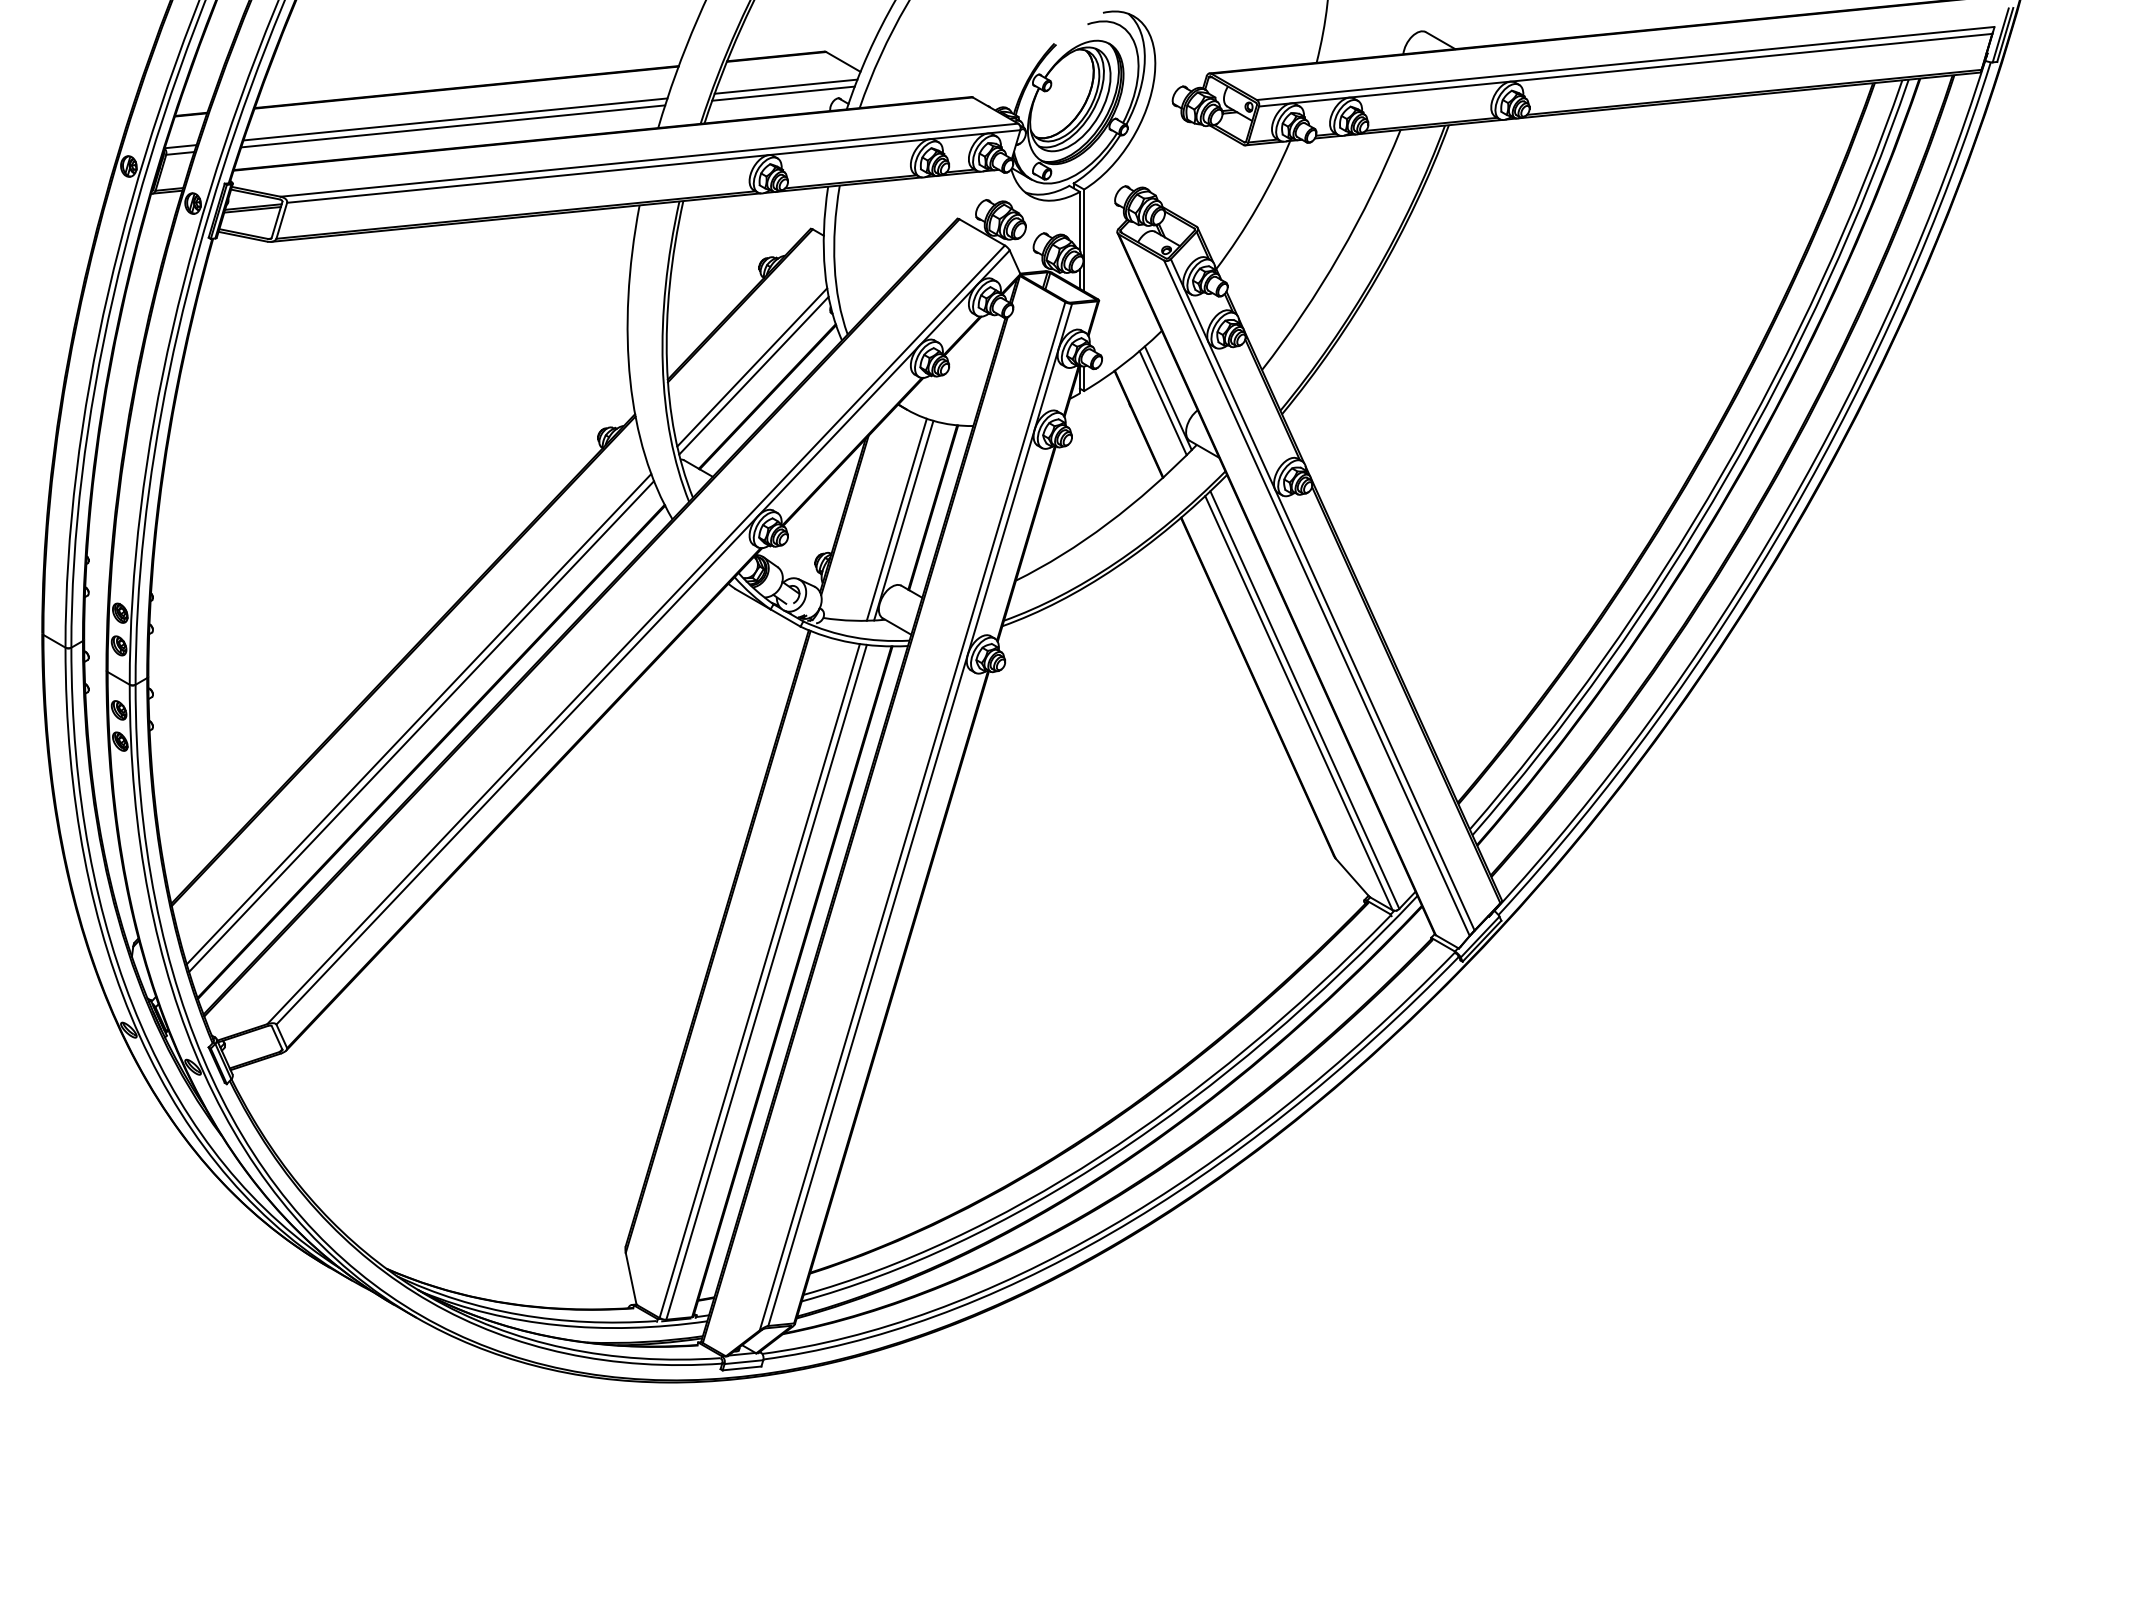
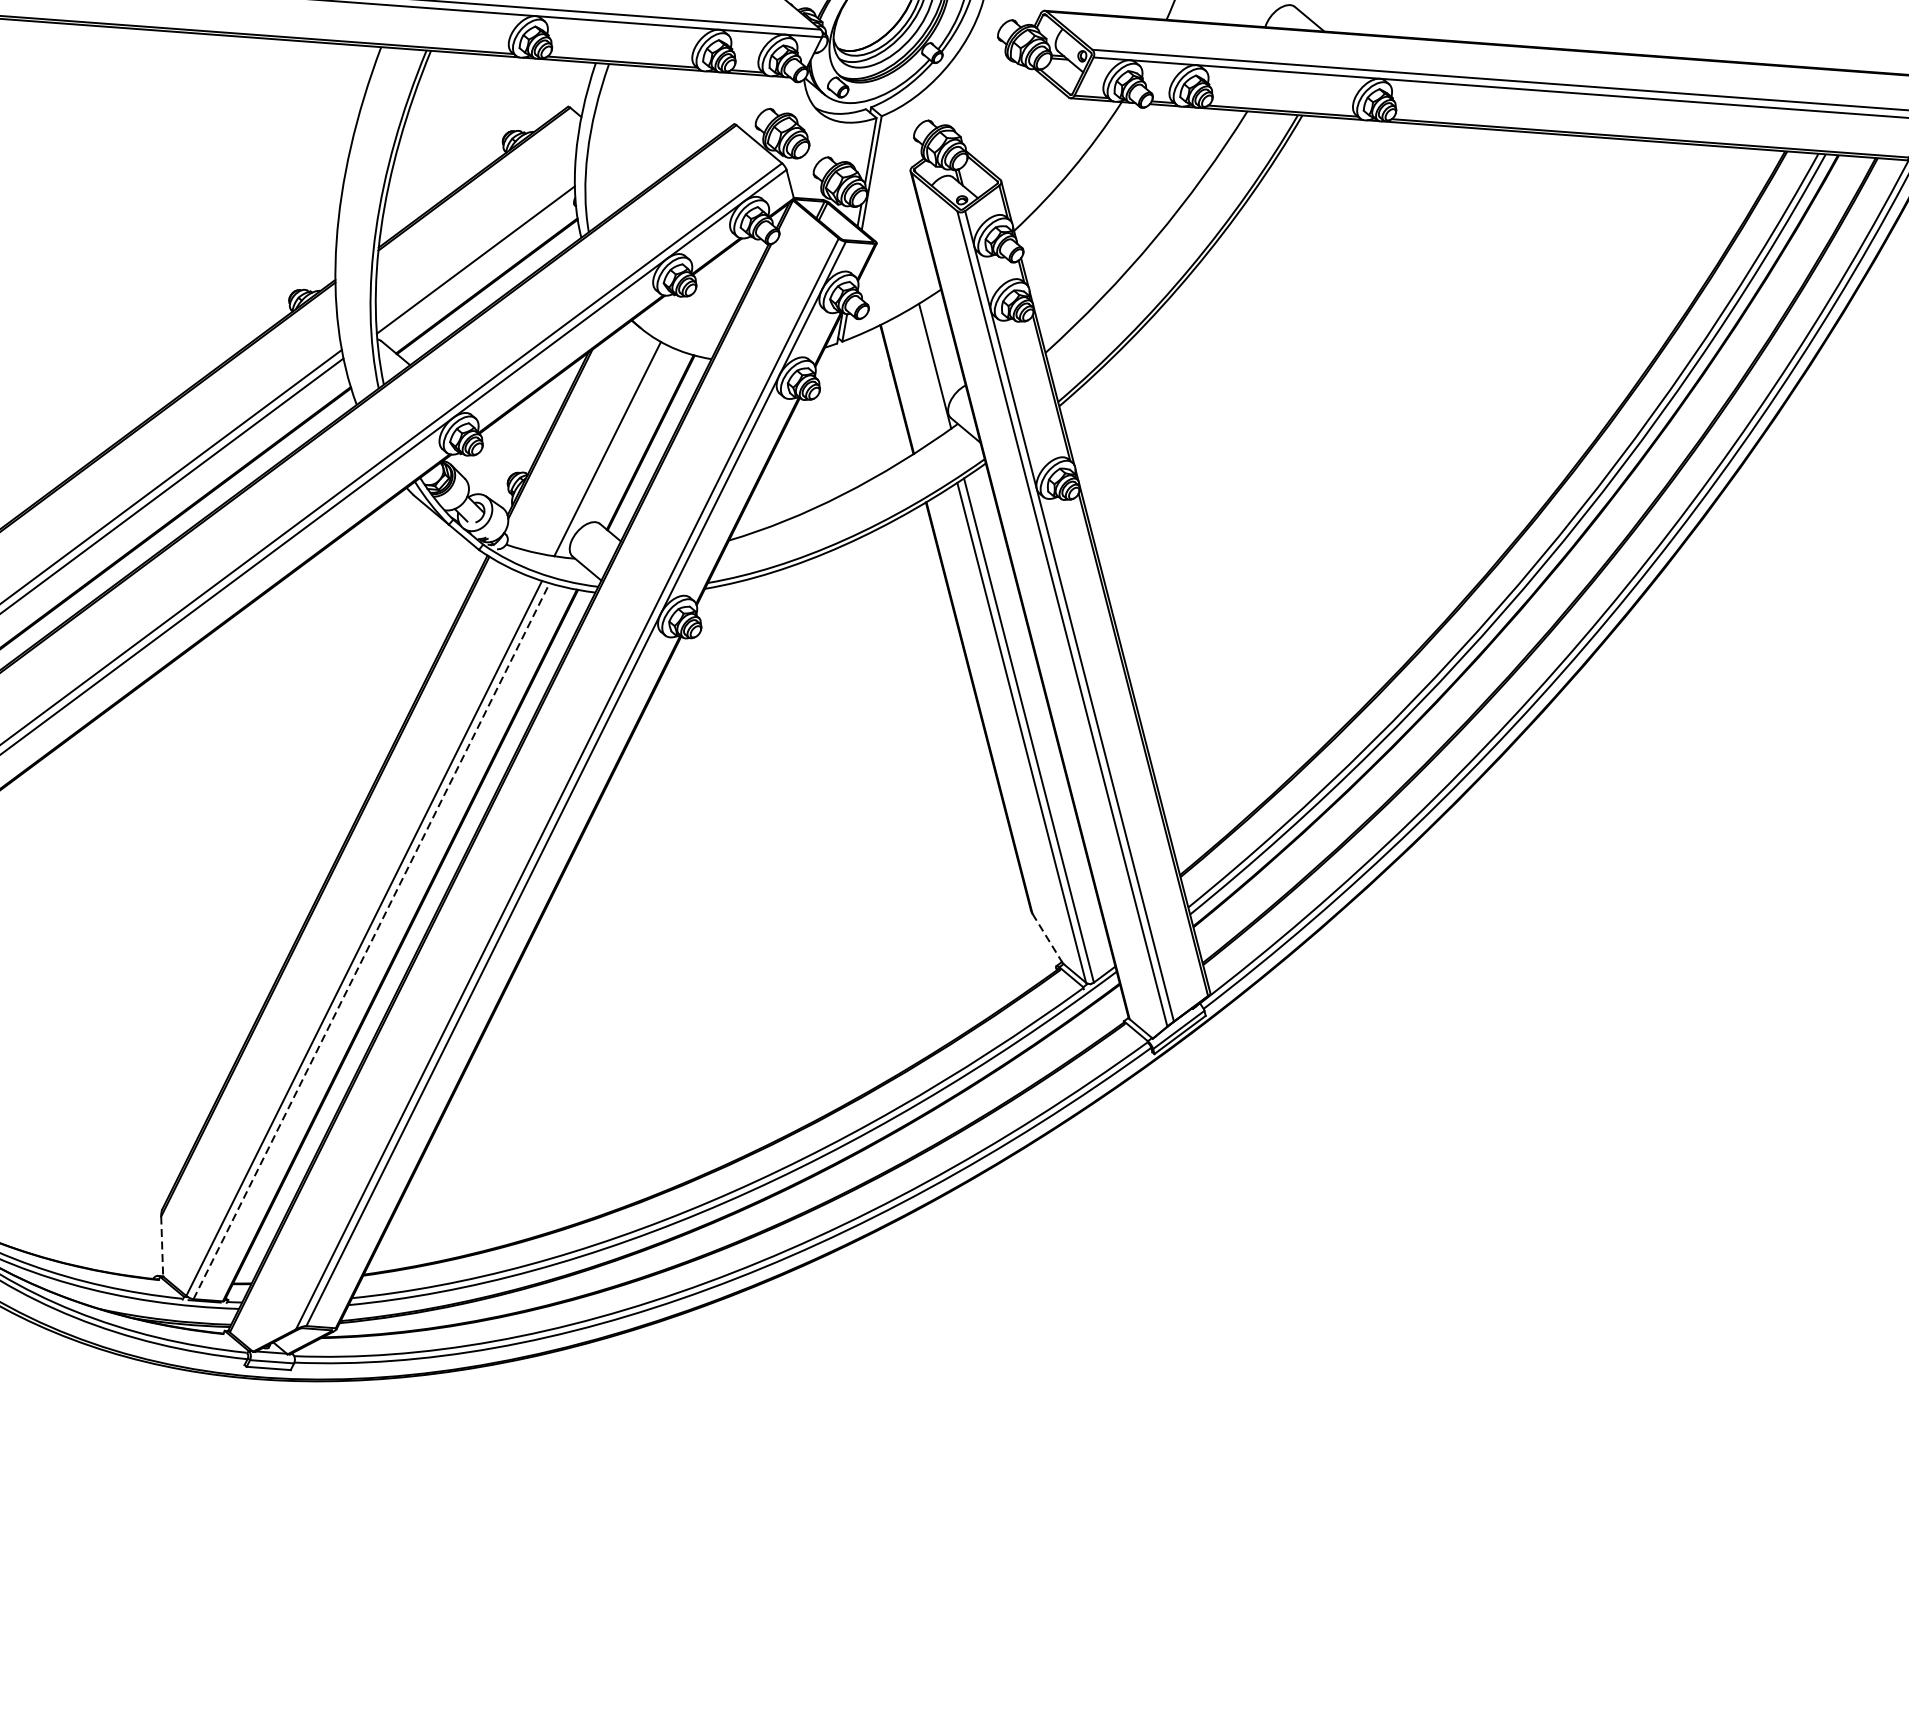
line: (752, 367) -> (475, 250), removed
line: (1162, 403) -> (927, 370), removed
line: (903, 520) -> (614, 451), removed
line: (1352, 877) -> (1047, 938), solid -> dashed
line: (766, 982) -> (371, 941), solid -> dashed
line: (631, 1279) -> (162, 1247), solid -> dashed

